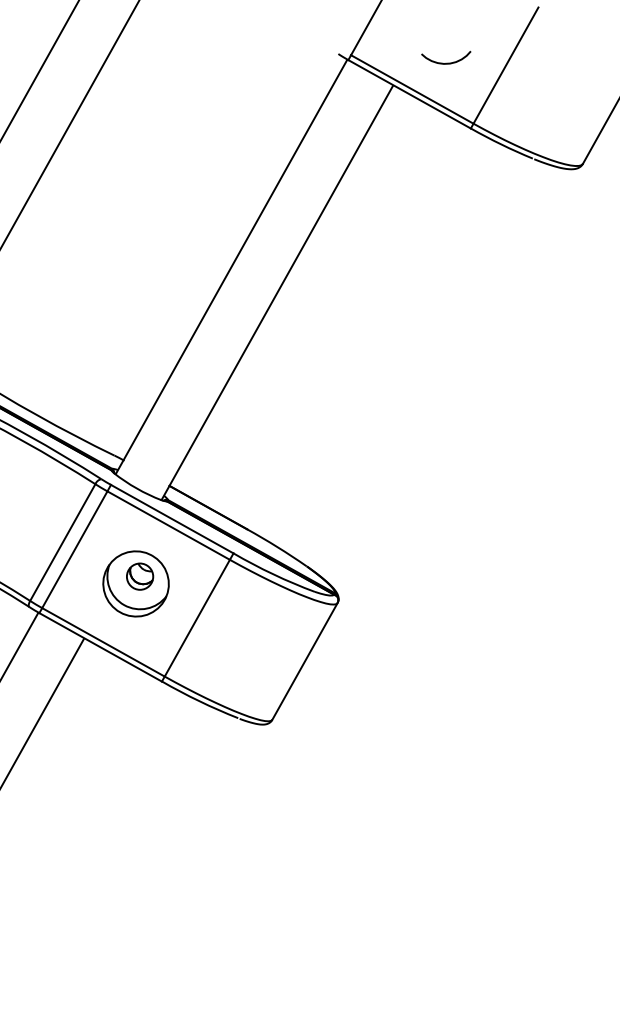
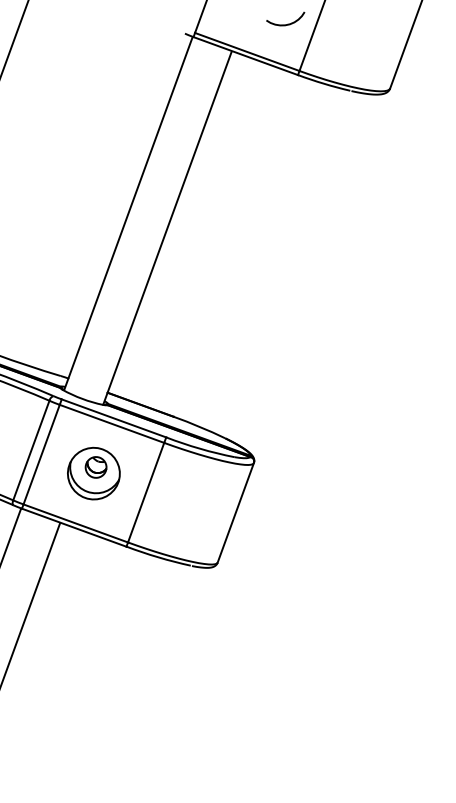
curve: (446, 62) -> (287, 23), moved

